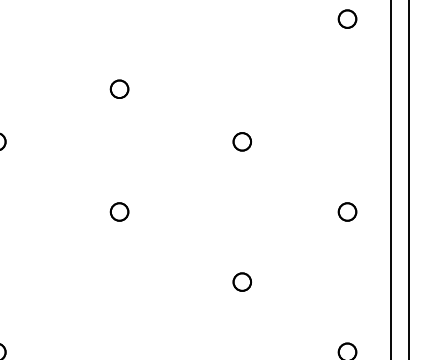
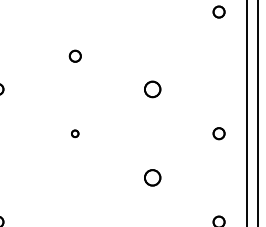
part: (241, 141) -> (152, 89), size x1.4
part: (118, 211) -> (74, 133), size x0.6
part: (241, 281) -> (152, 177), size x1.4

